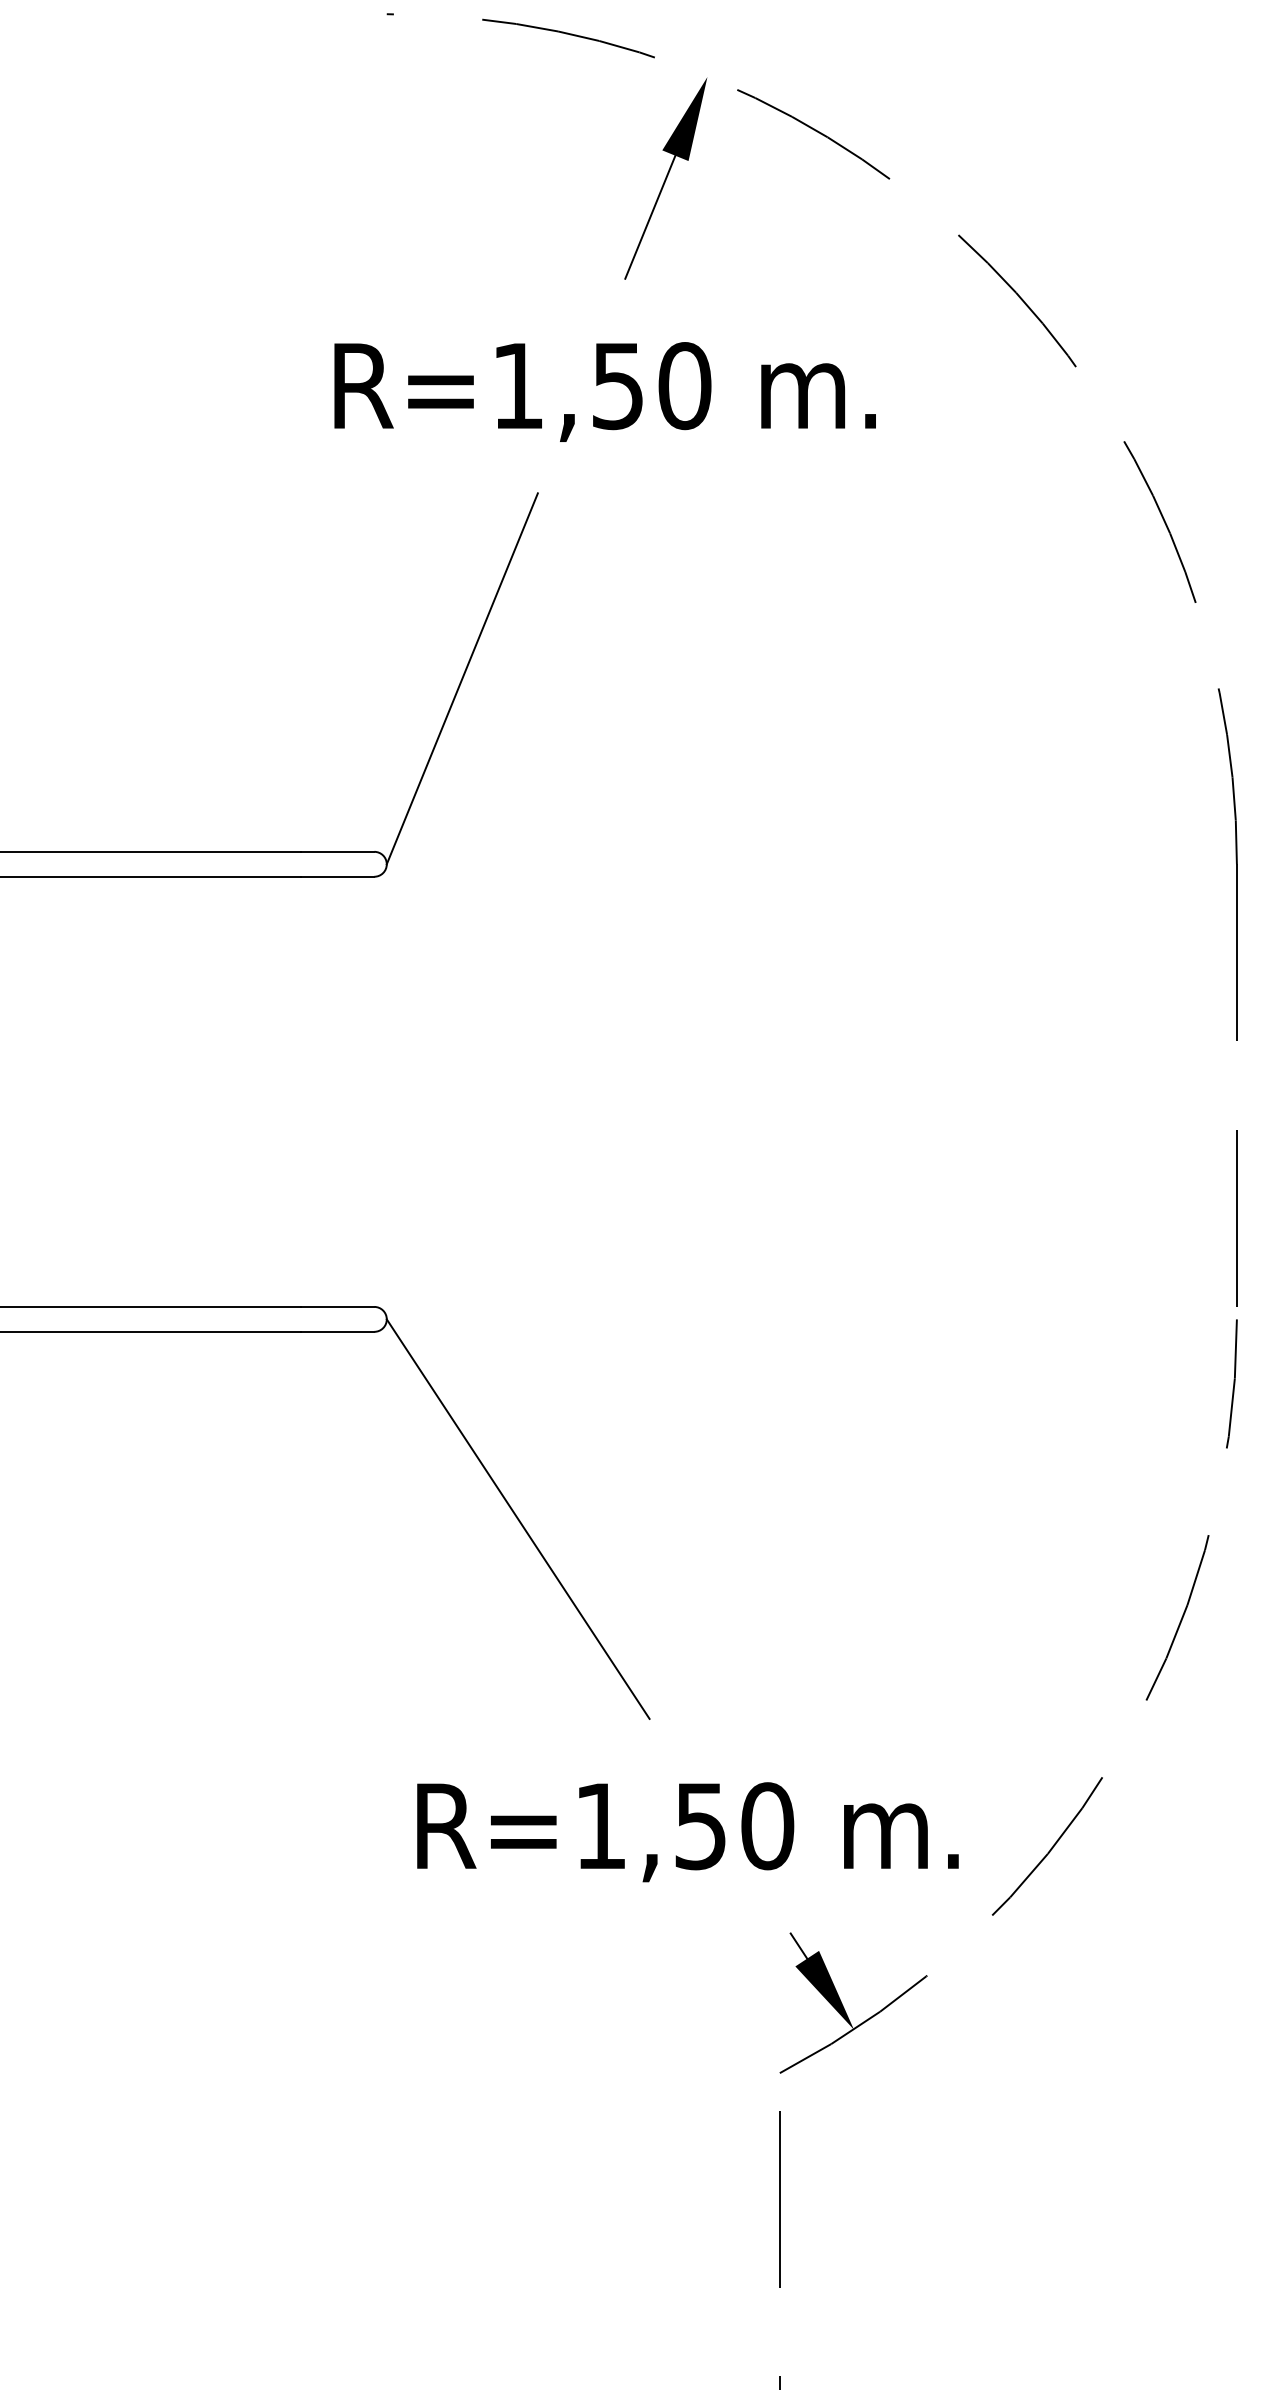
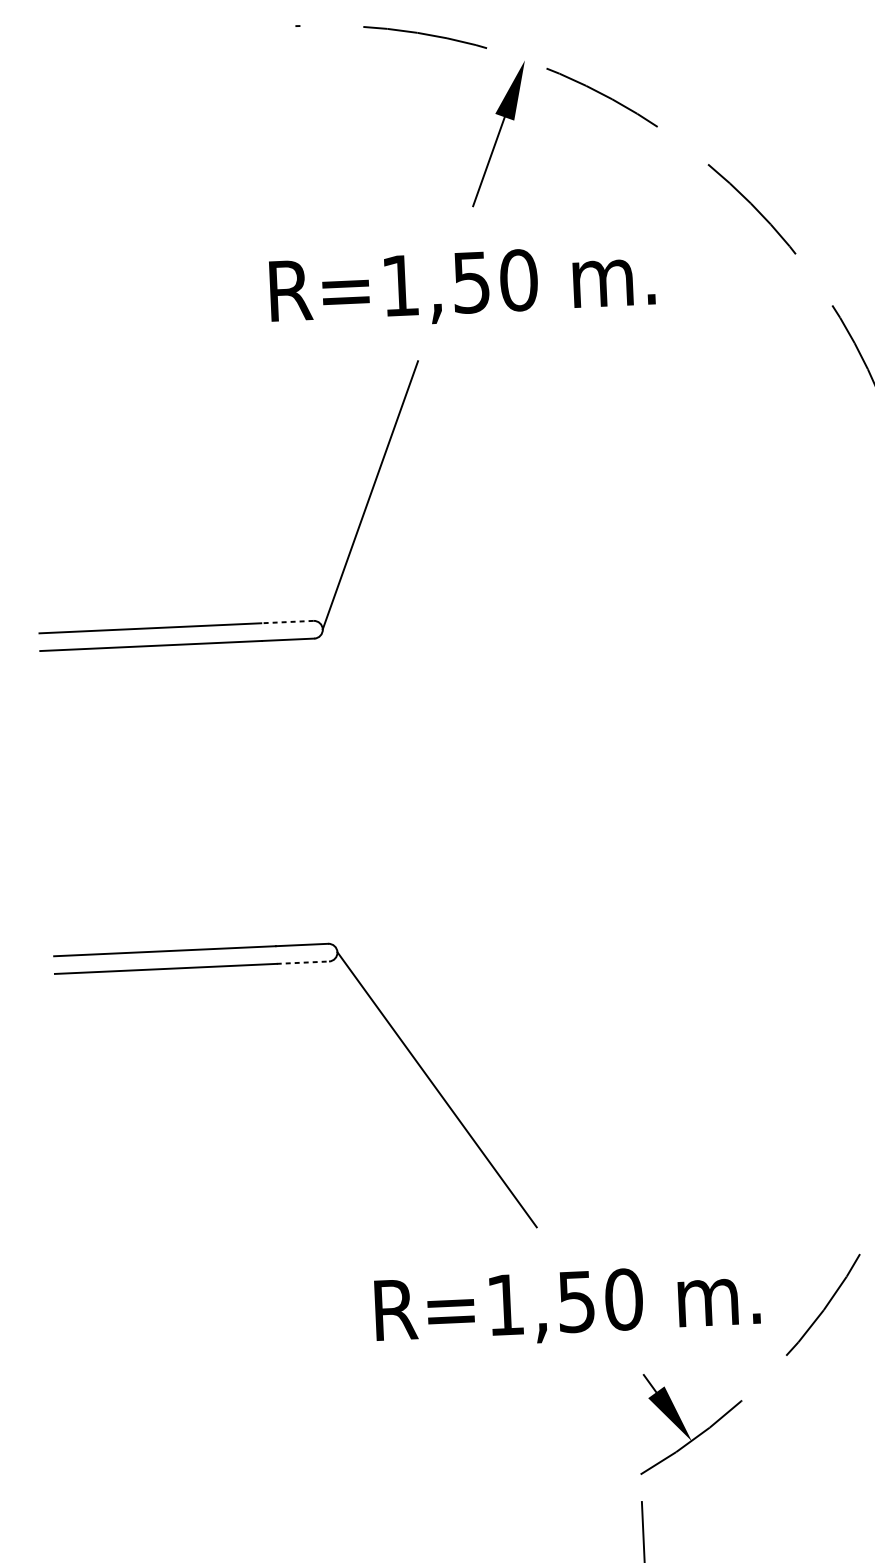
line: (337, 851) -> (287, 621), solid -> dashed
line: (337, 1331) -> (302, 962), solid -> dashed

